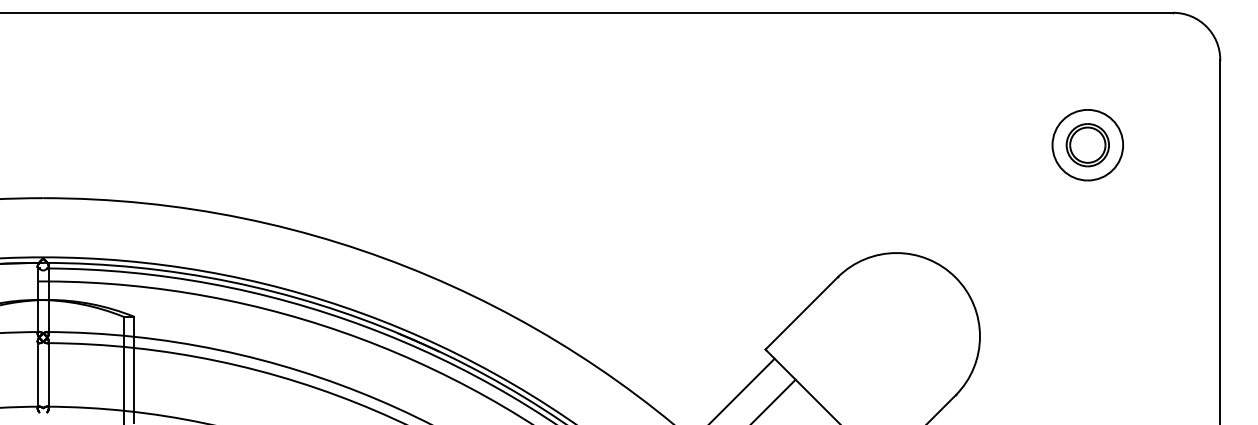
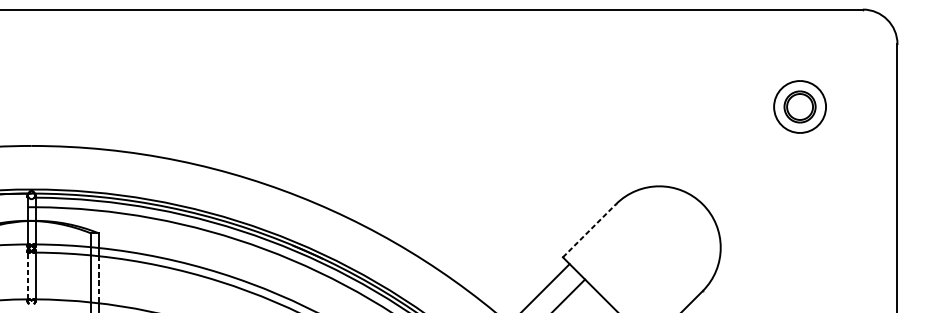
line: (801, 313) -> (589, 230), solid -> dashed
line: (37, 374) -> (27, 275), solid -> dashed
line: (134, 380) -> (98, 280), solid -> dashed

